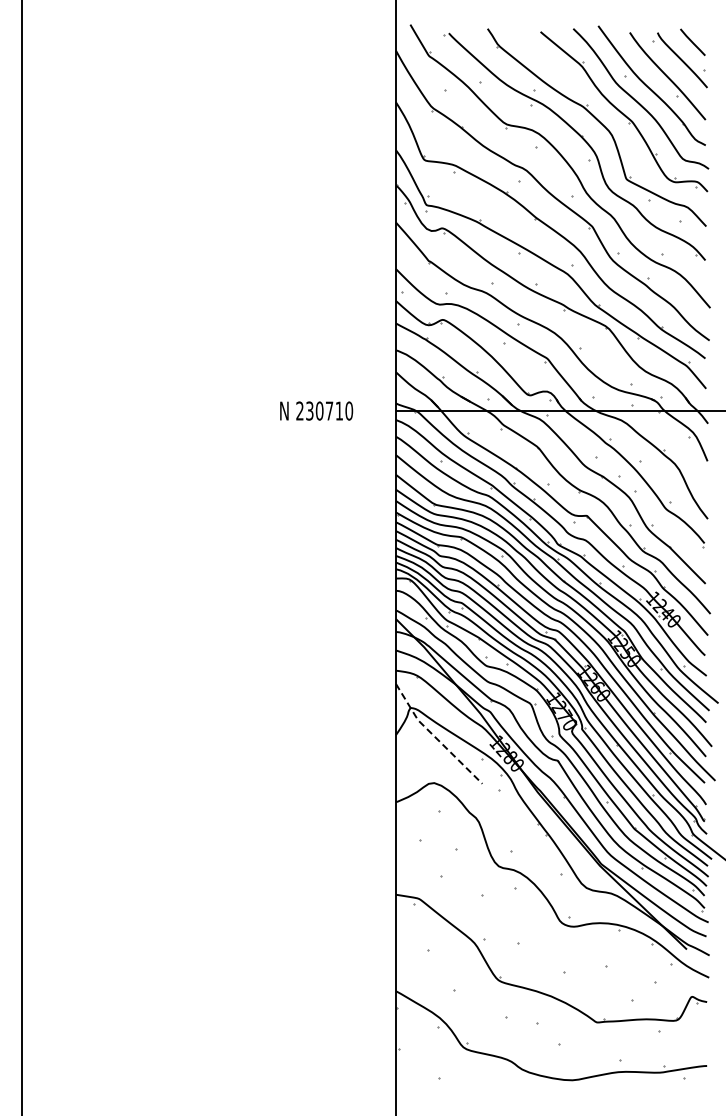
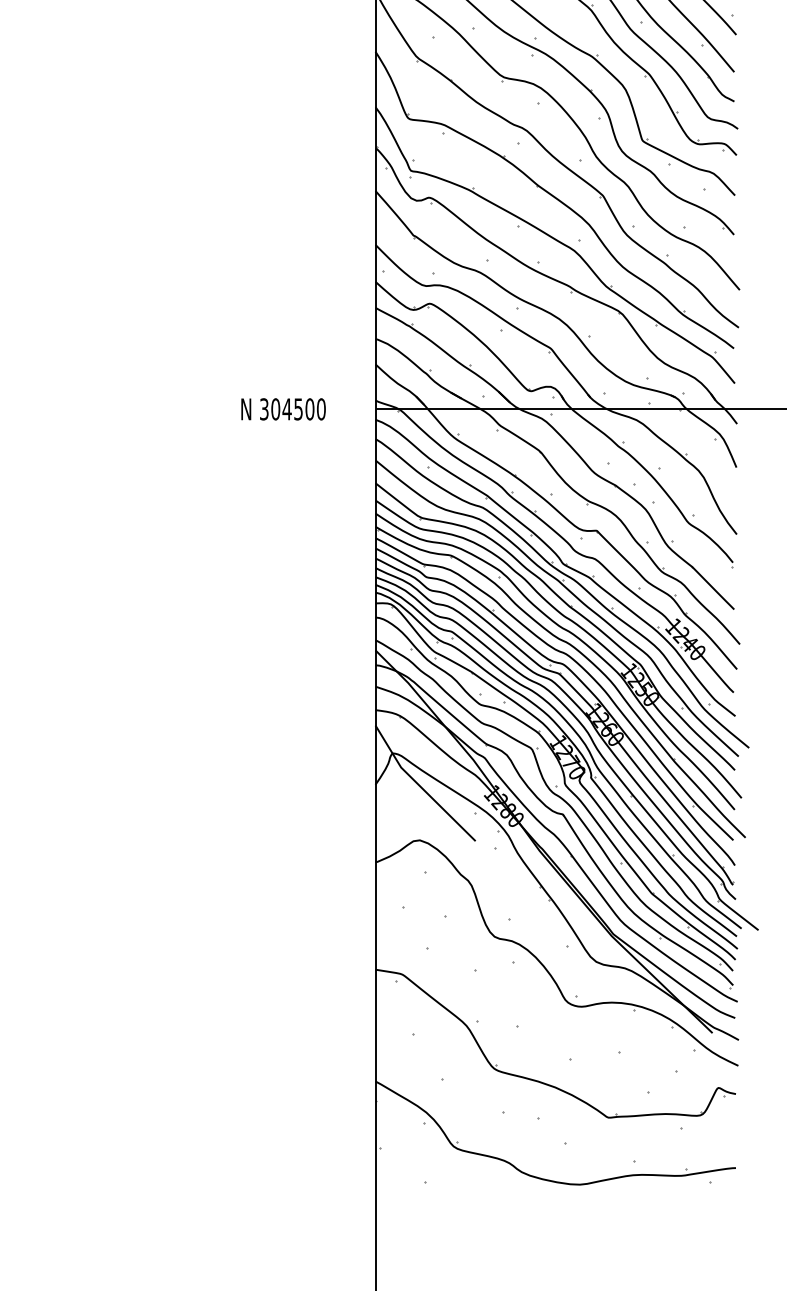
text: (319, 410) -> (286, 408), 230710 -> 304500
line: (435, 737) -> (421, 787), dashed -> solid

